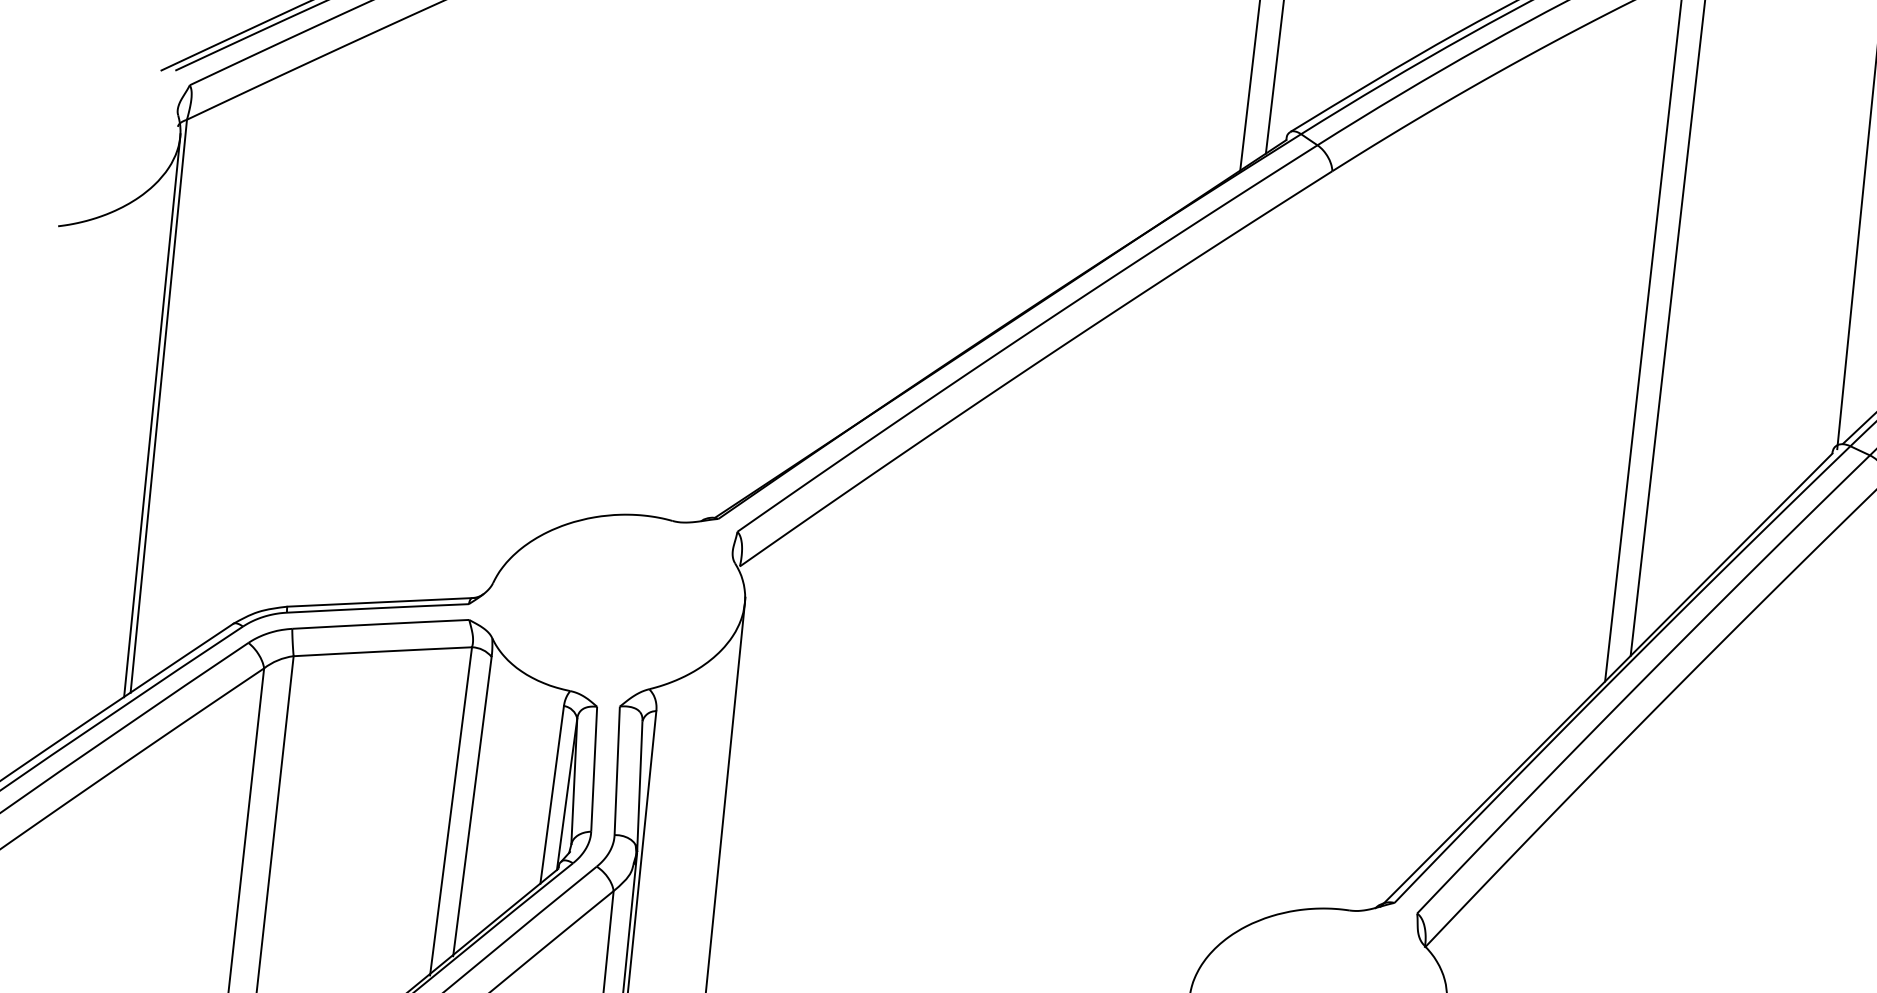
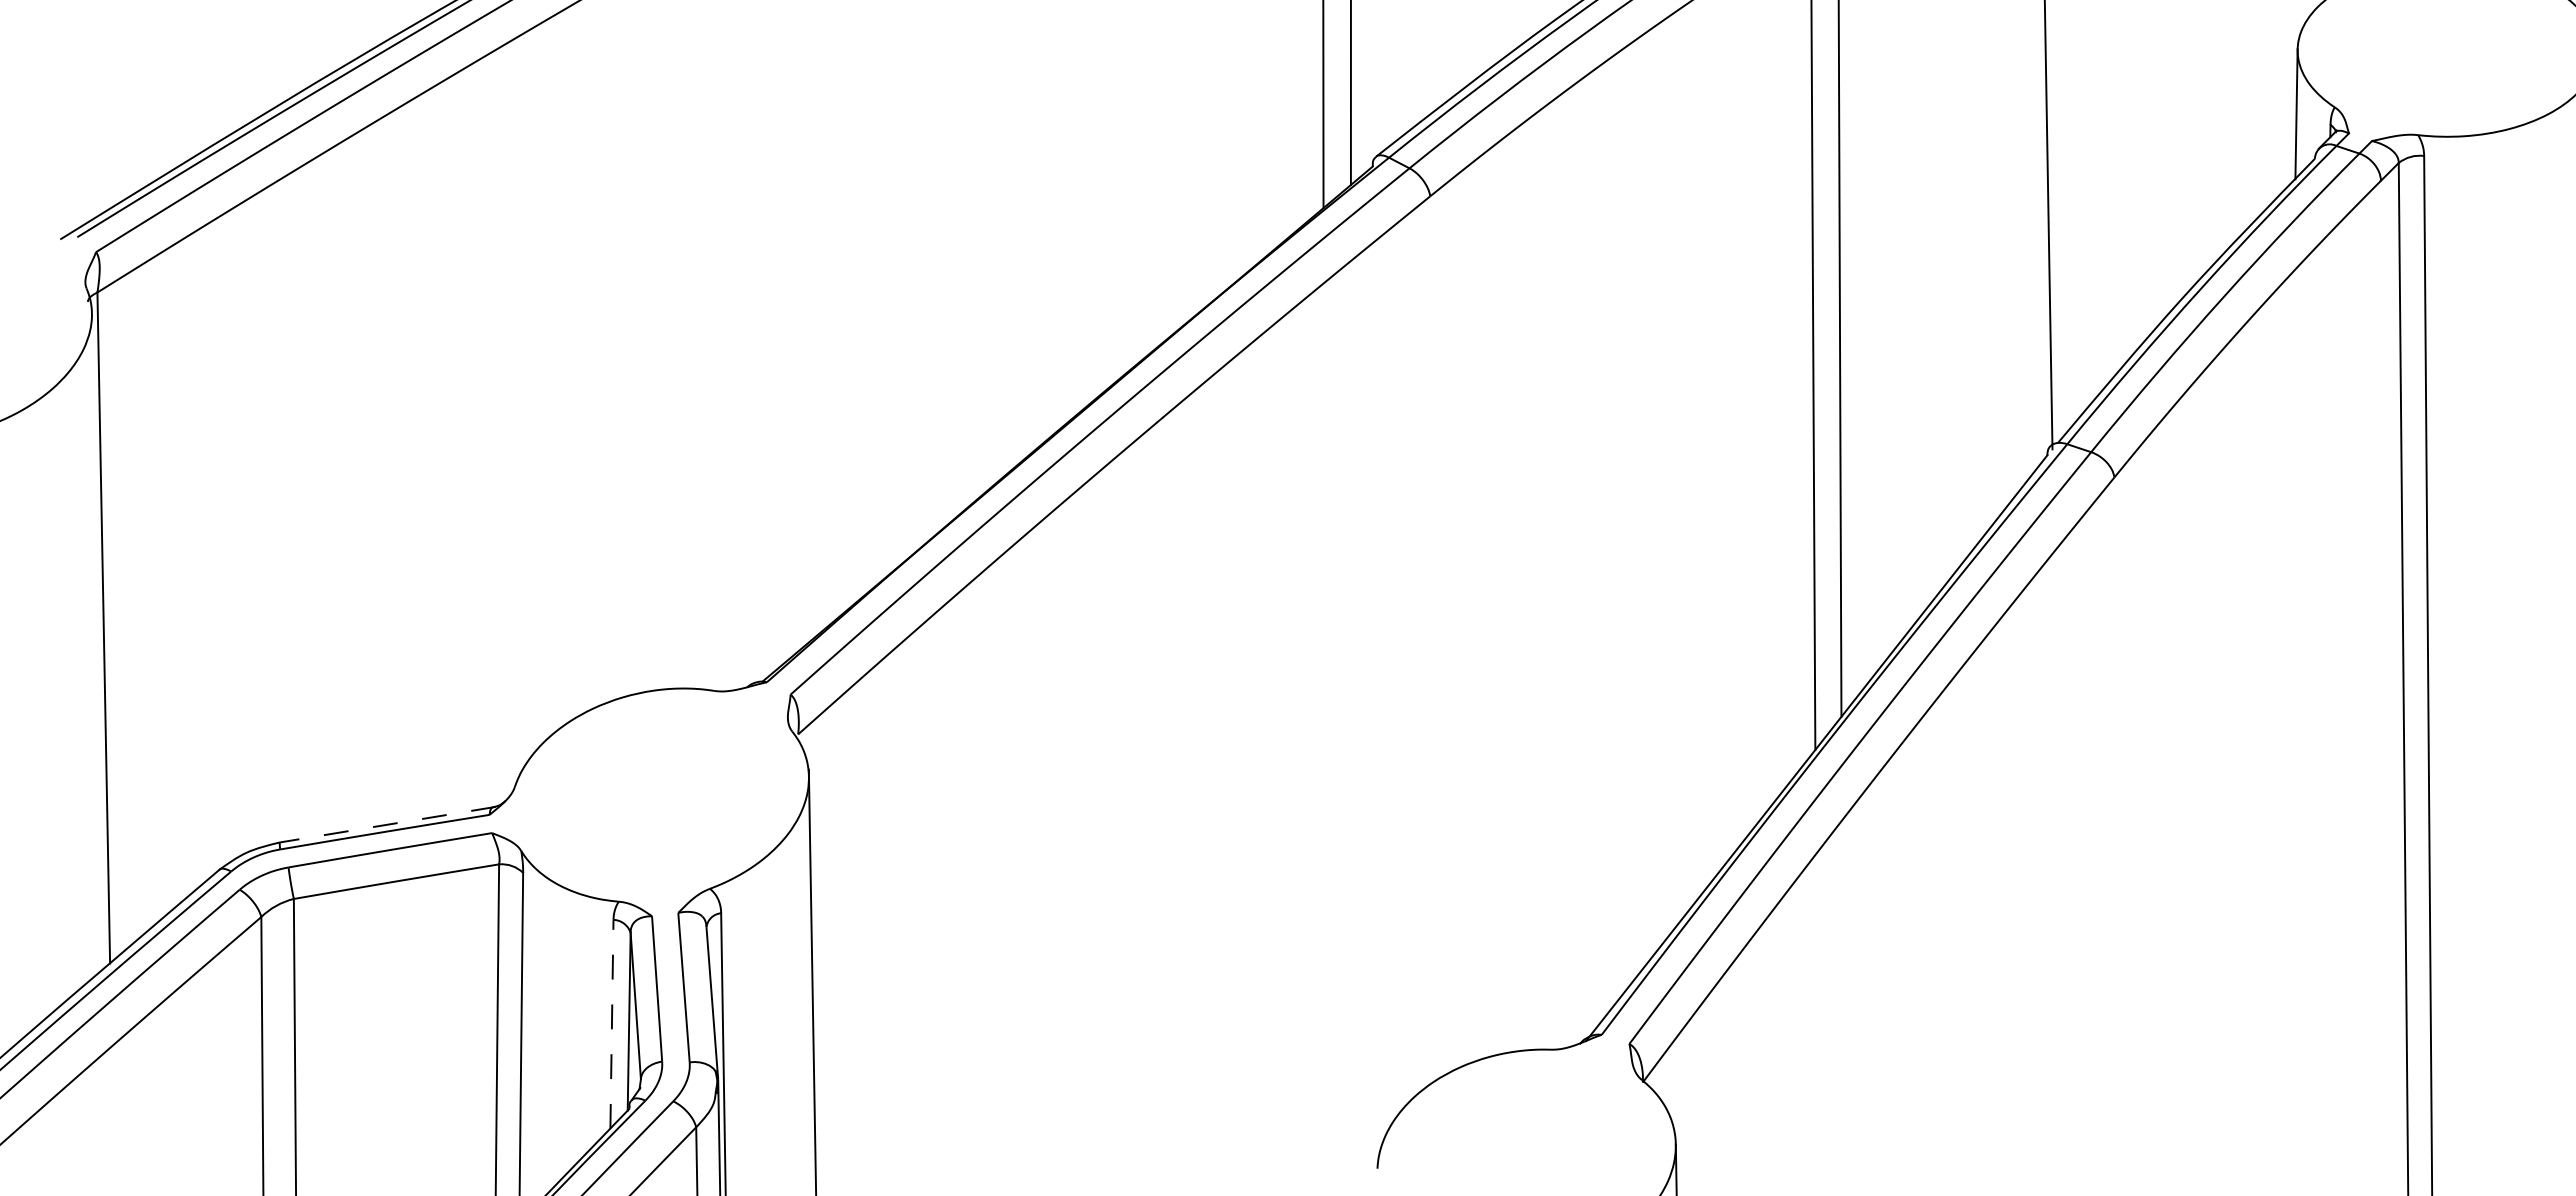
line: (152, 415) -> (97, 639), removed
line: (380, 602) -> (387, 824), solid -> dashed
line: (551, 794) -> (611, 1024), solid -> dashed

